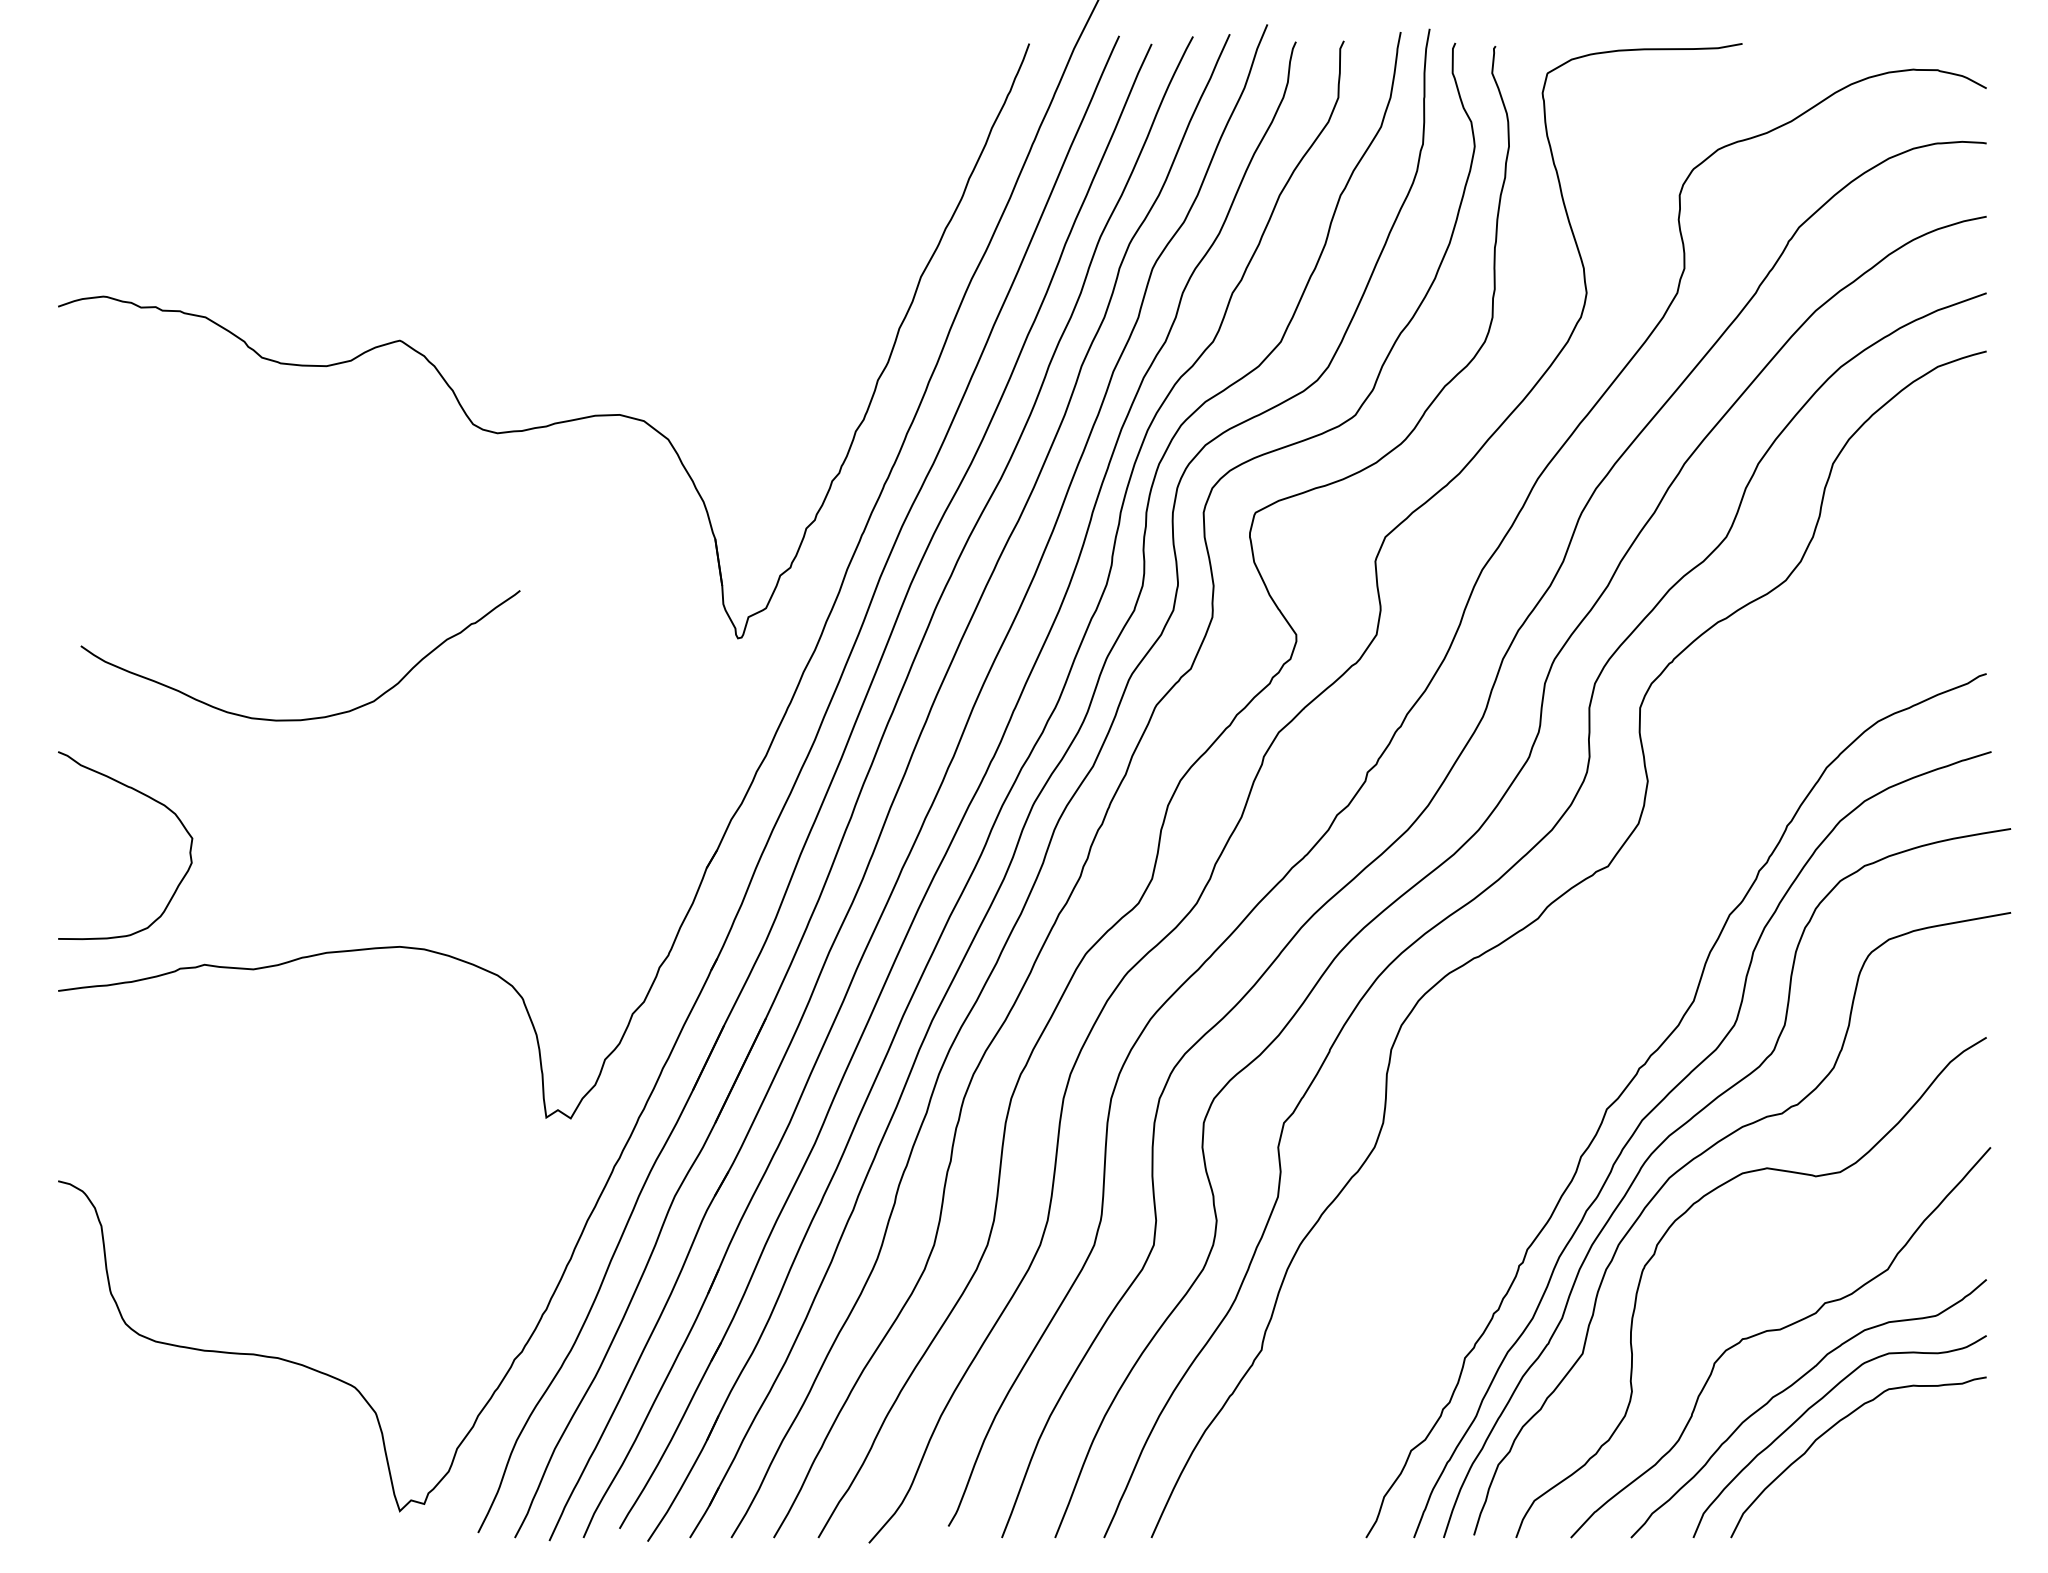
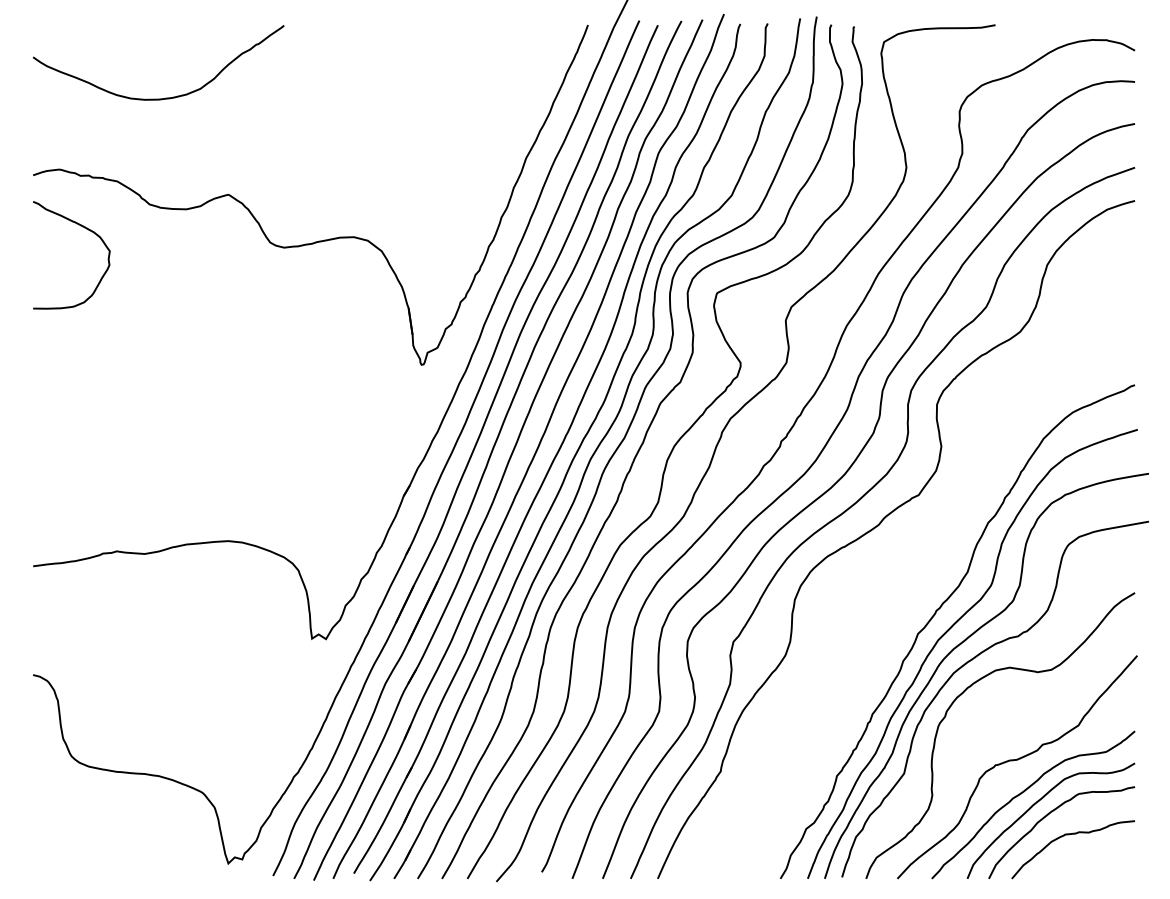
curve: (312, 716) -> (165, 97), moved
curve: (148, 798) -> (84, 228), moved
curve: (1871, 1462) -> (1069, 835), added

